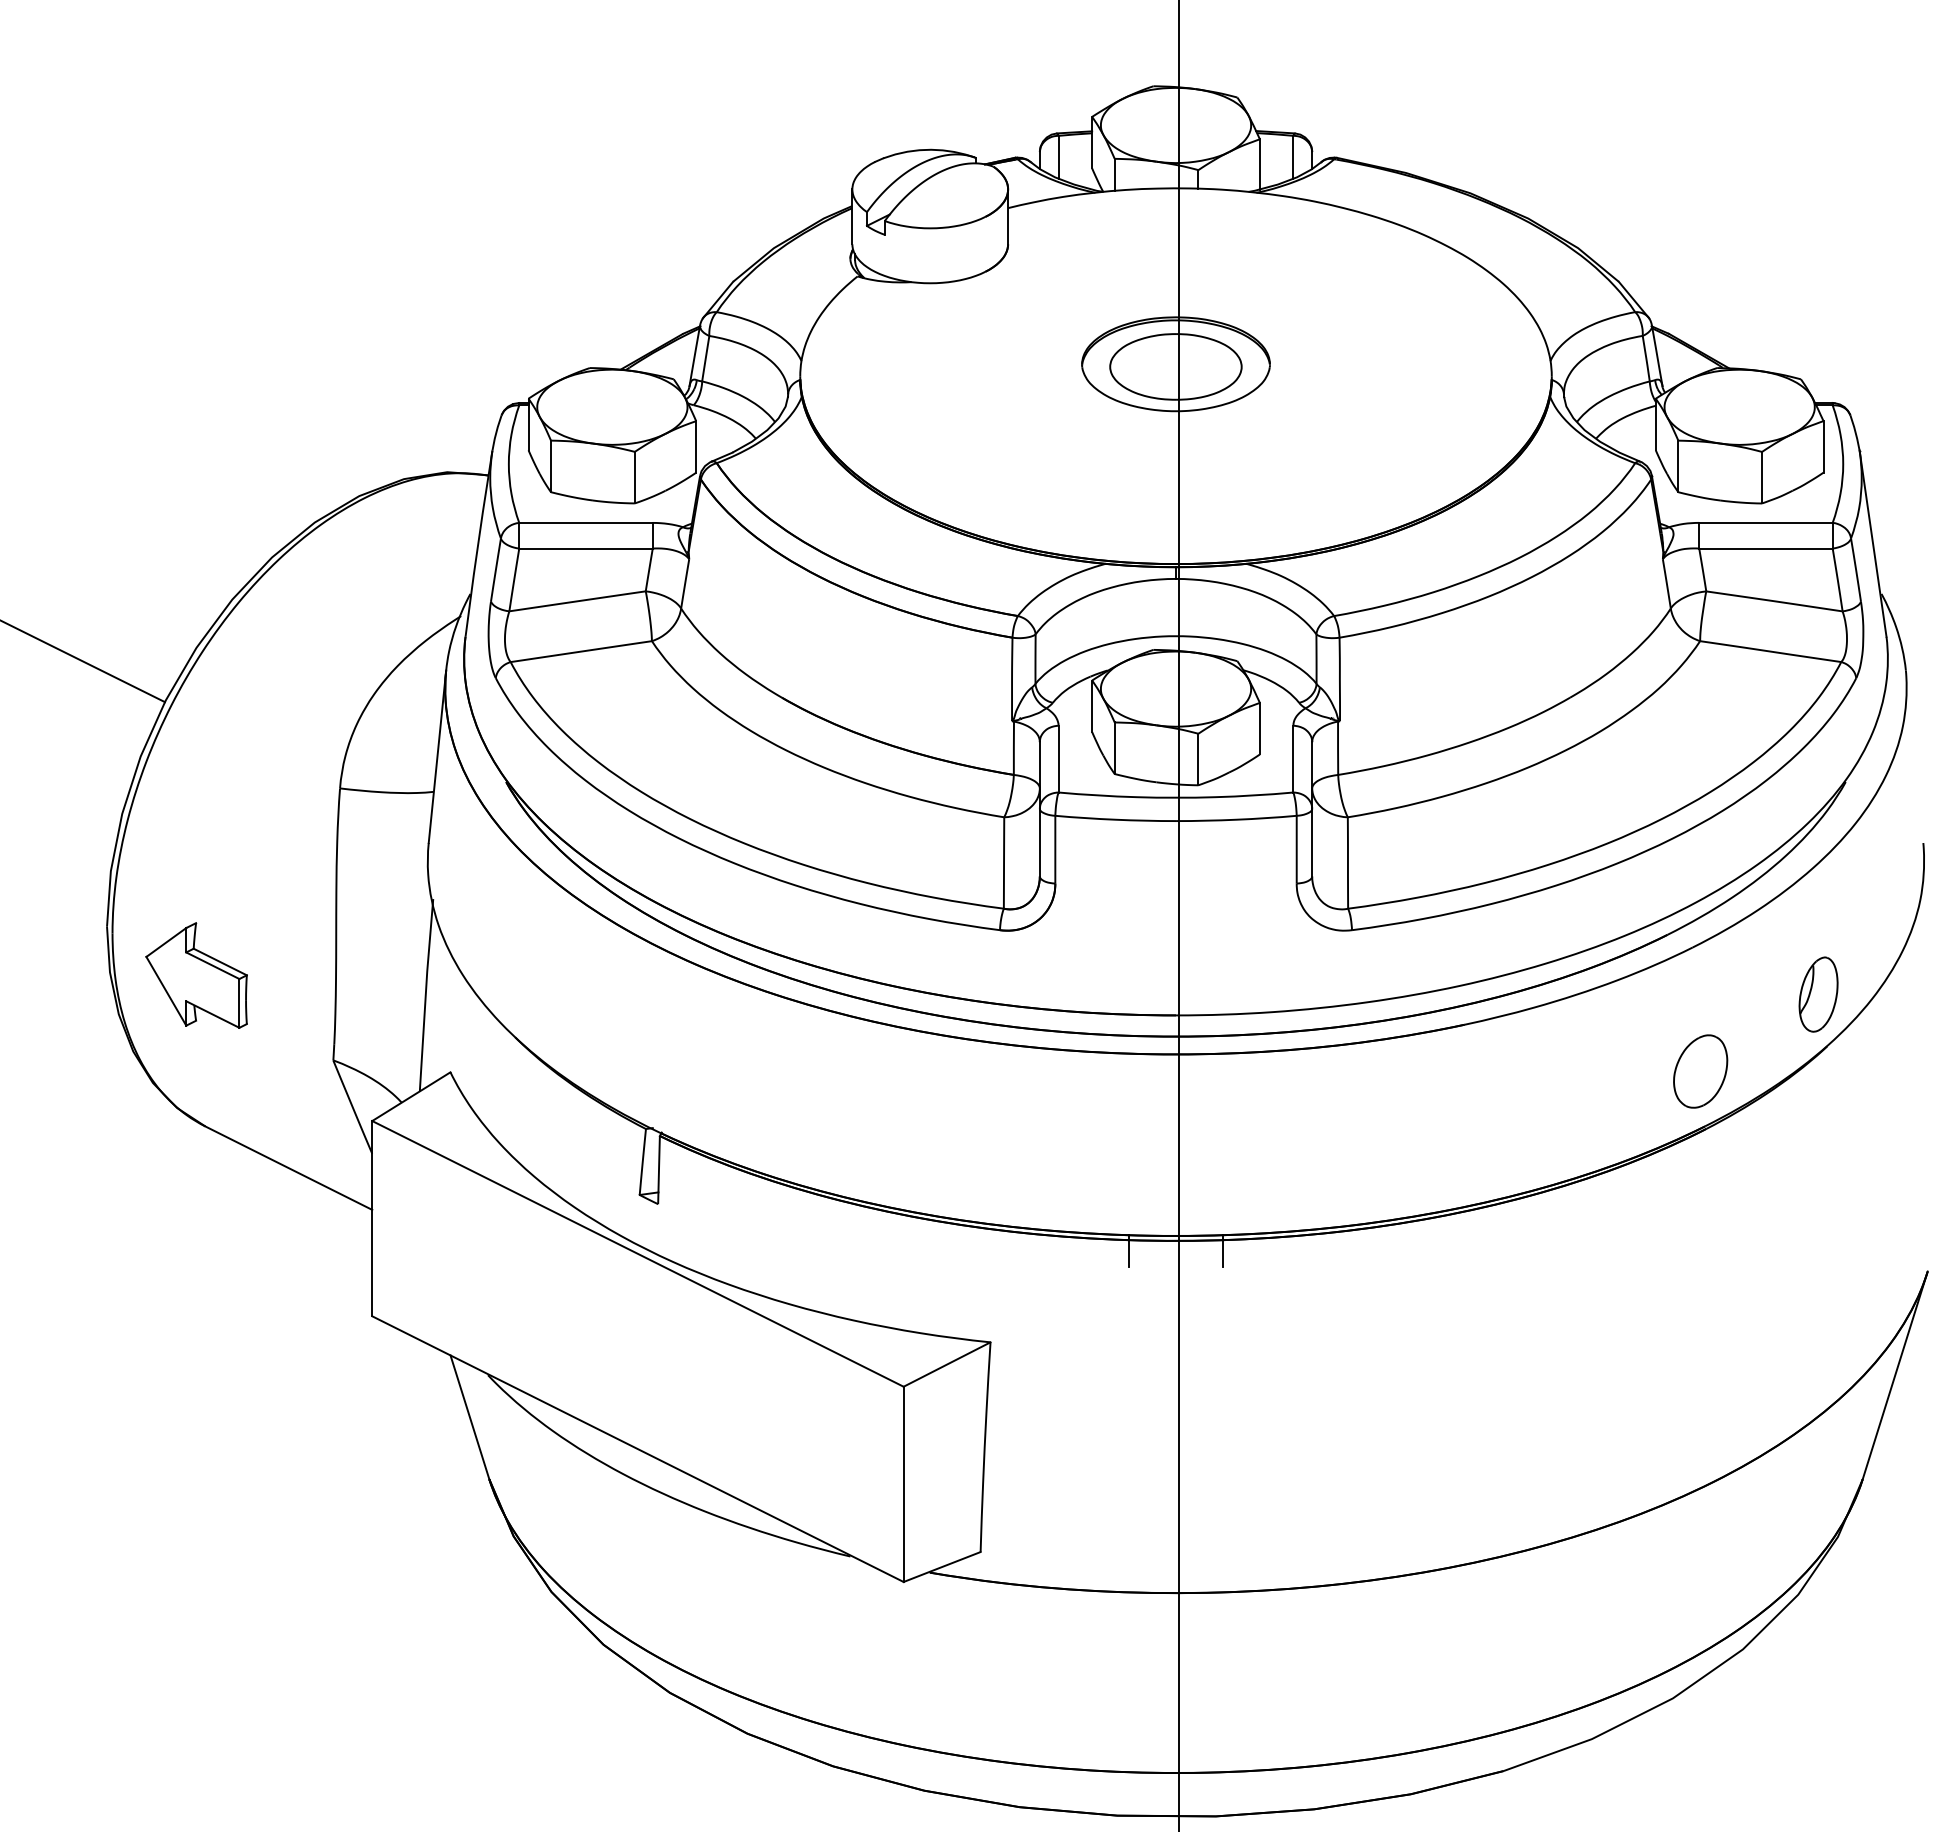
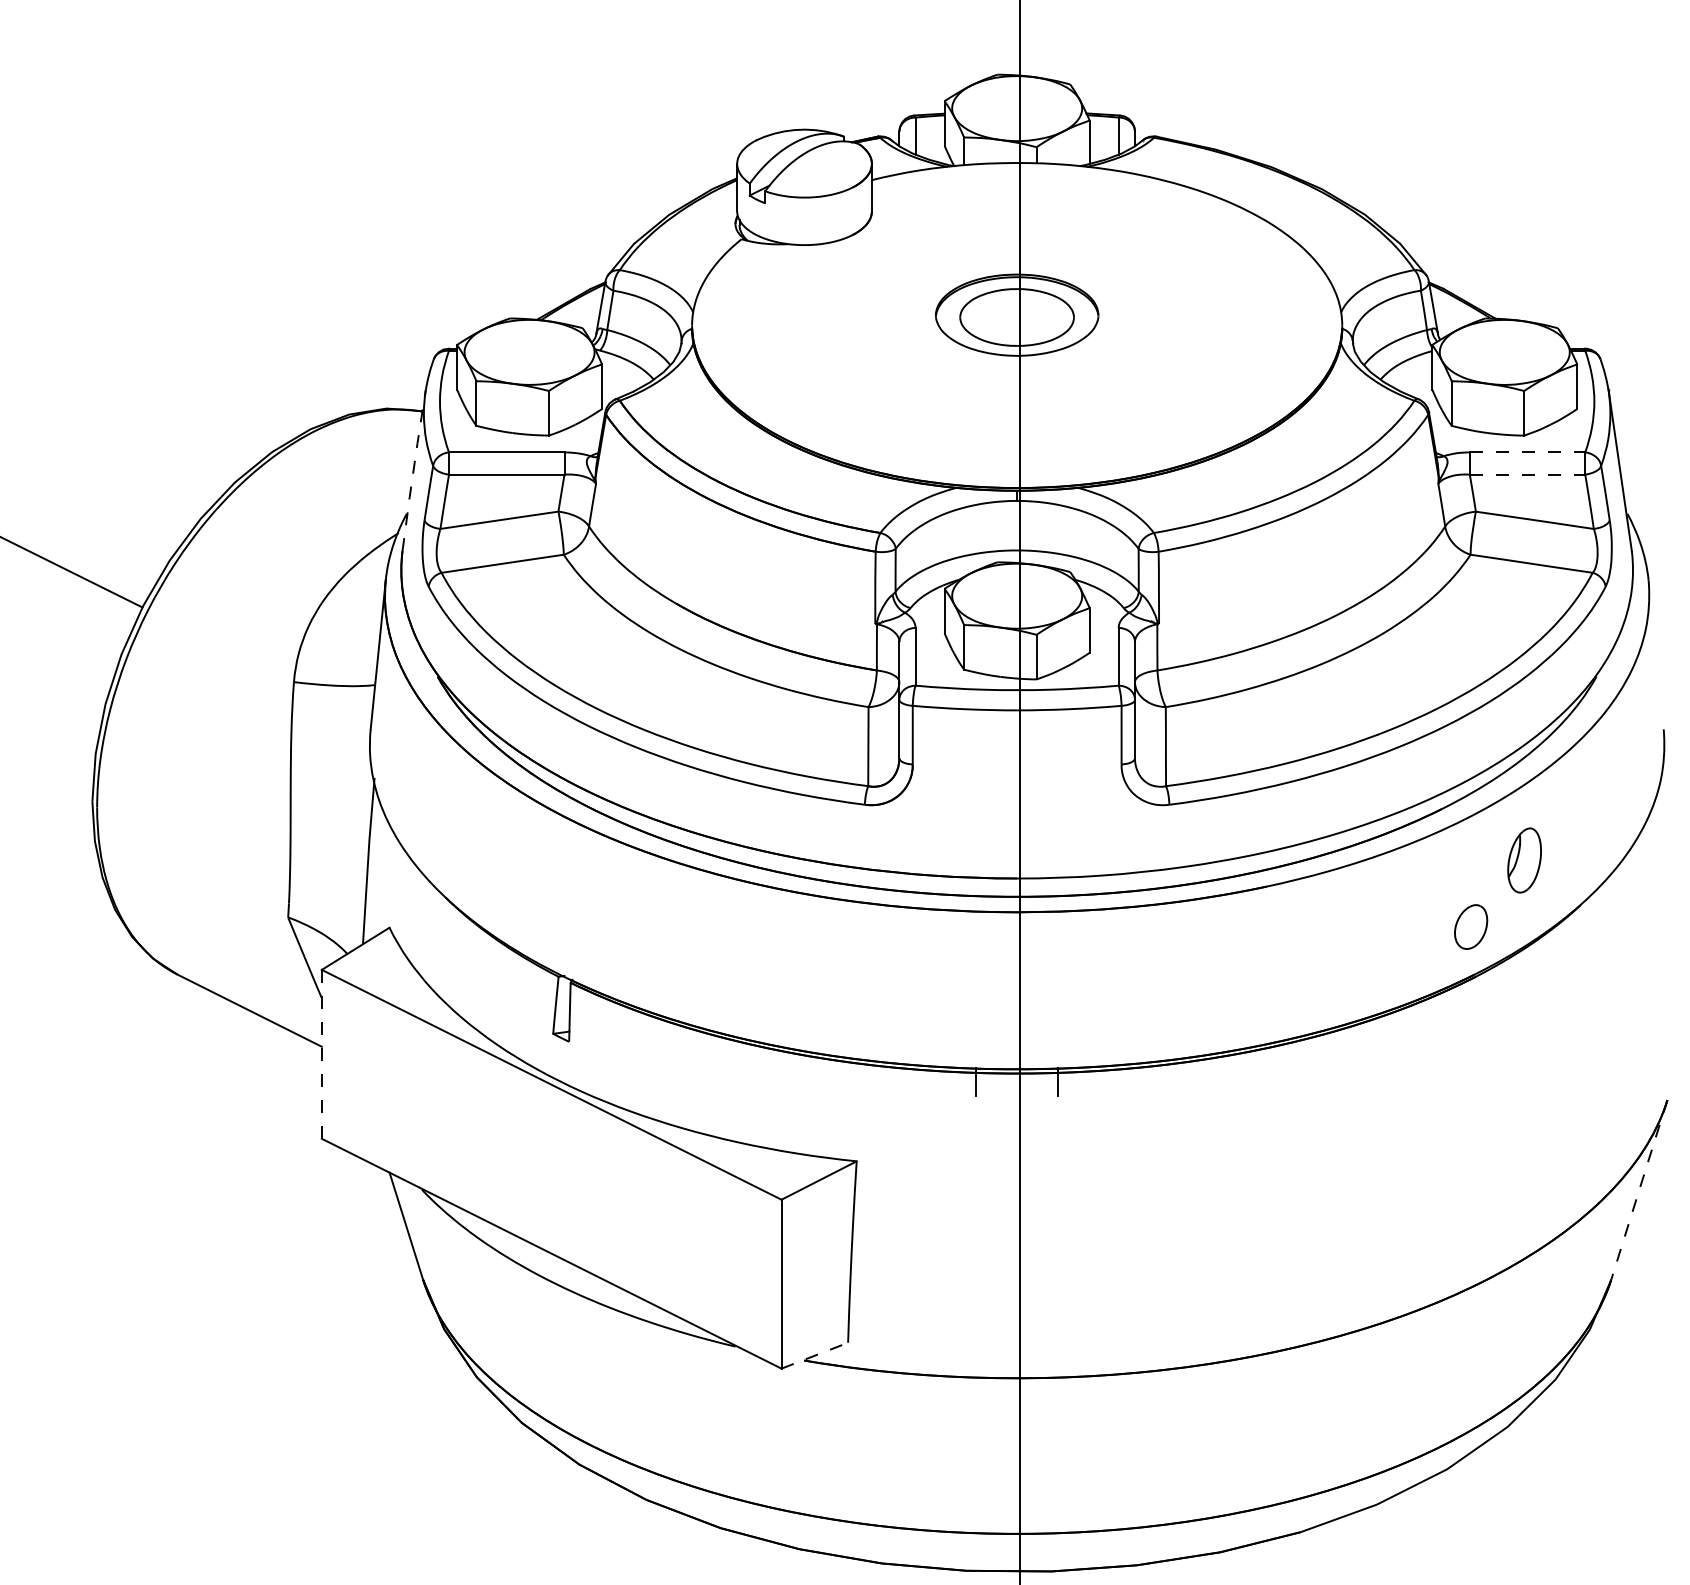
line: (1765, 522) -> (1527, 452), solid -> dashed
line: (478, 543) -> (413, 470), solid -> dashed
line: (1765, 548) -> (1527, 474), solid -> dashed
part: (196, 975) -> (169, 843), removed
part: (1818, 994) -> (1524, 860), moved
part: (1700, 1071) -> (1470, 927), size x0.7
line: (372, 1218) -> (322, 1054), solid -> dashed
line: (1895, 1375) -> (1639, 1190), solid -> dashed
line: (942, 1566) -> (815, 1355), solid -> dashed

